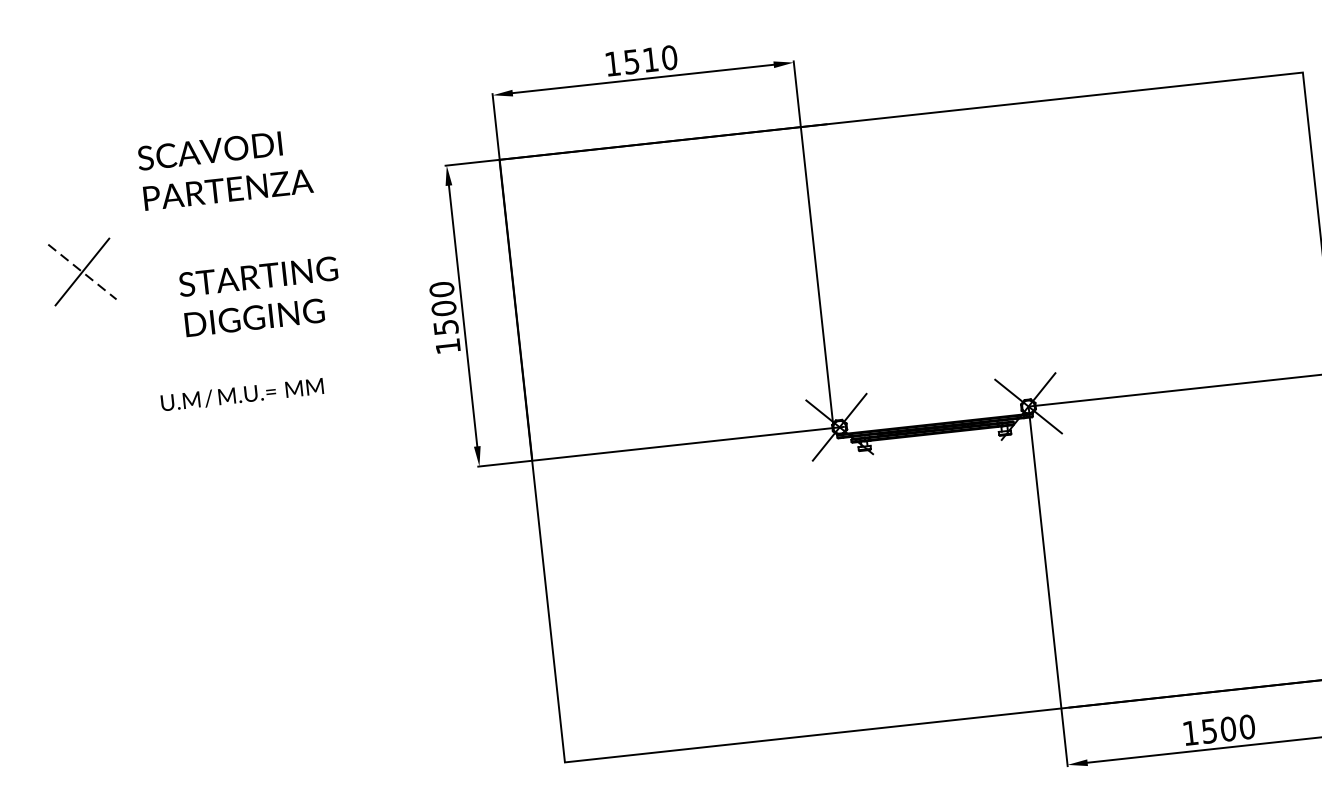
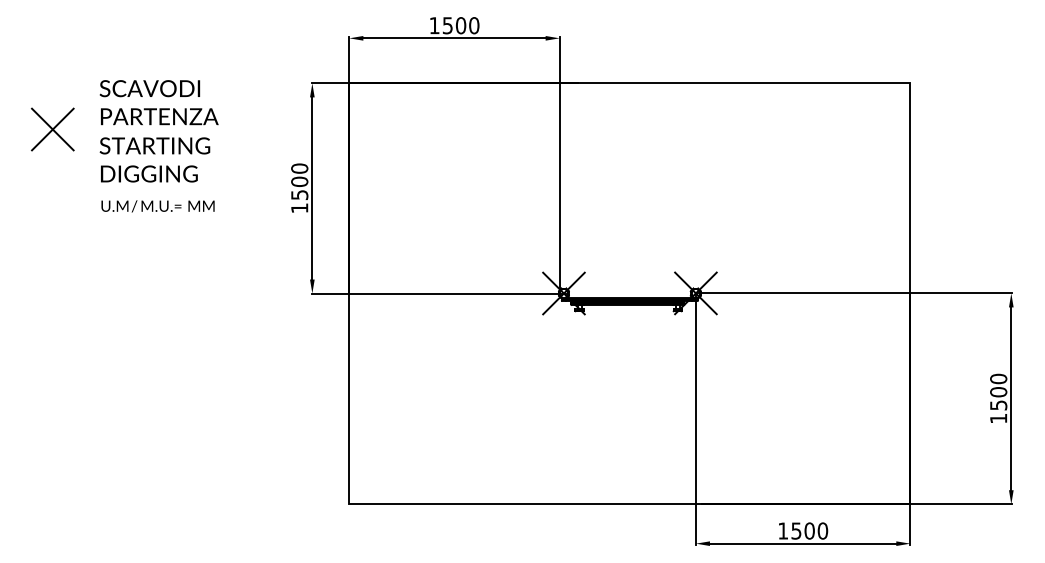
text: (649, 59) -> (460, 25), 1510 -> 1500
text: (224, 169) -> (158, 102), moved
line: (83, 271) -> (53, 129), dashed -> solid
text: (259, 296) -> (154, 159), moved
text: (241, 395) -> (157, 206), moved

